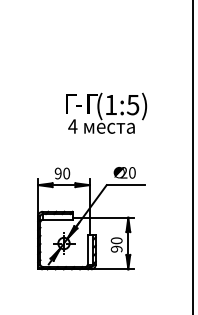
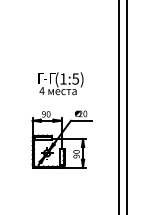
text: (105, 113) -> (60, 83), moved

